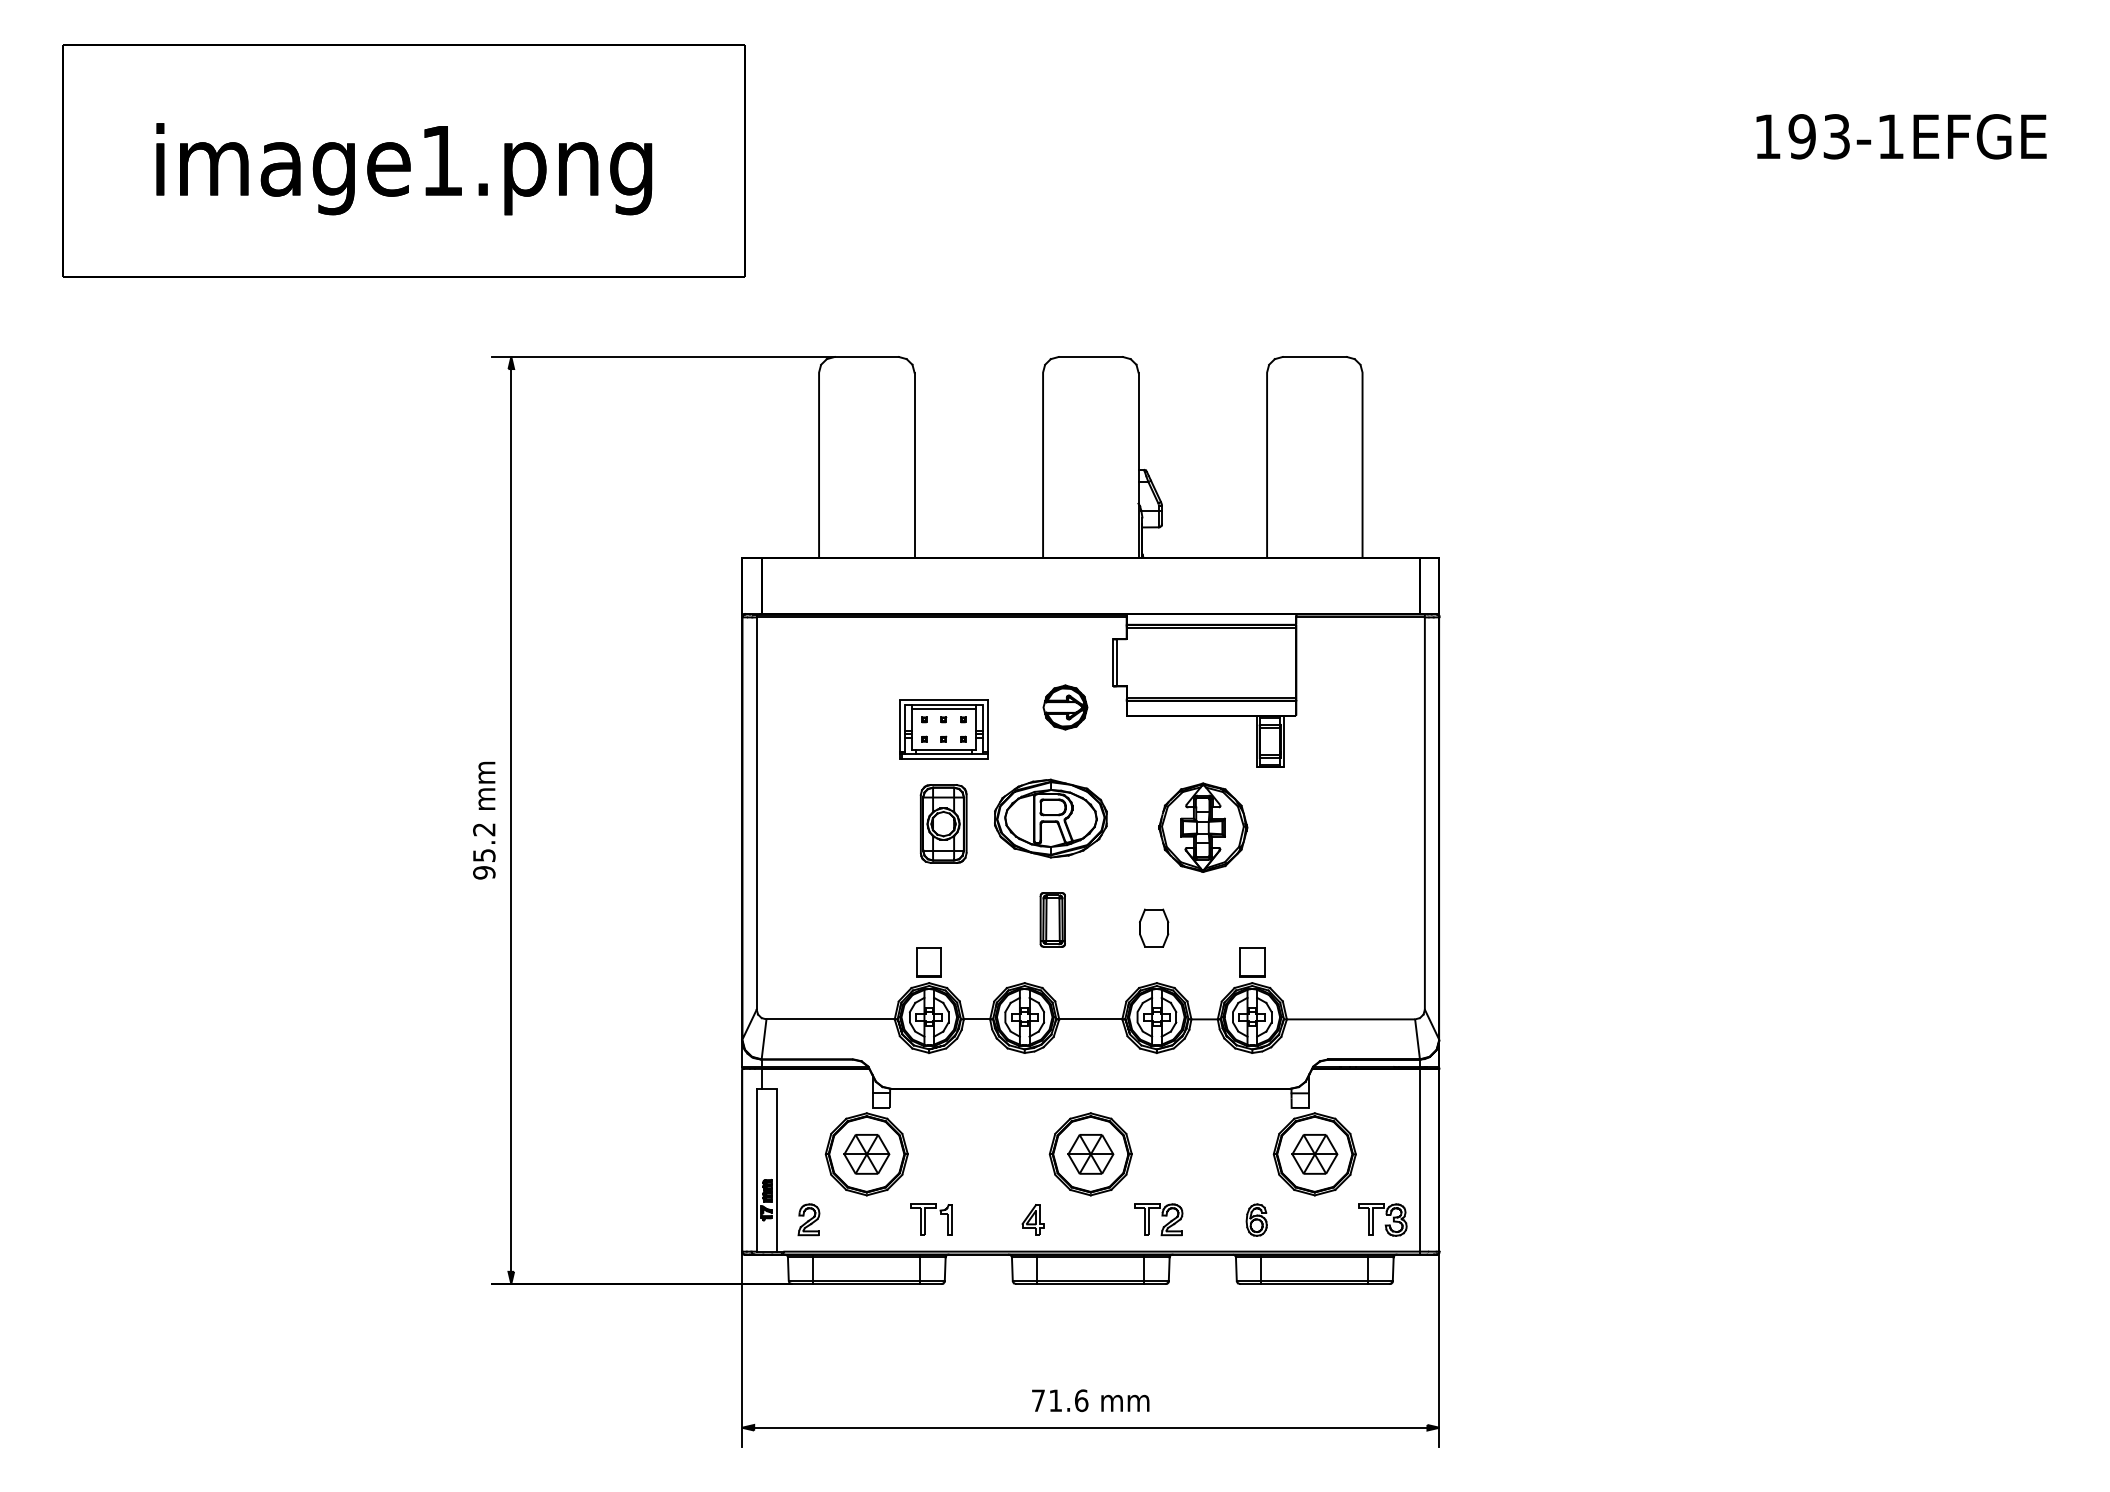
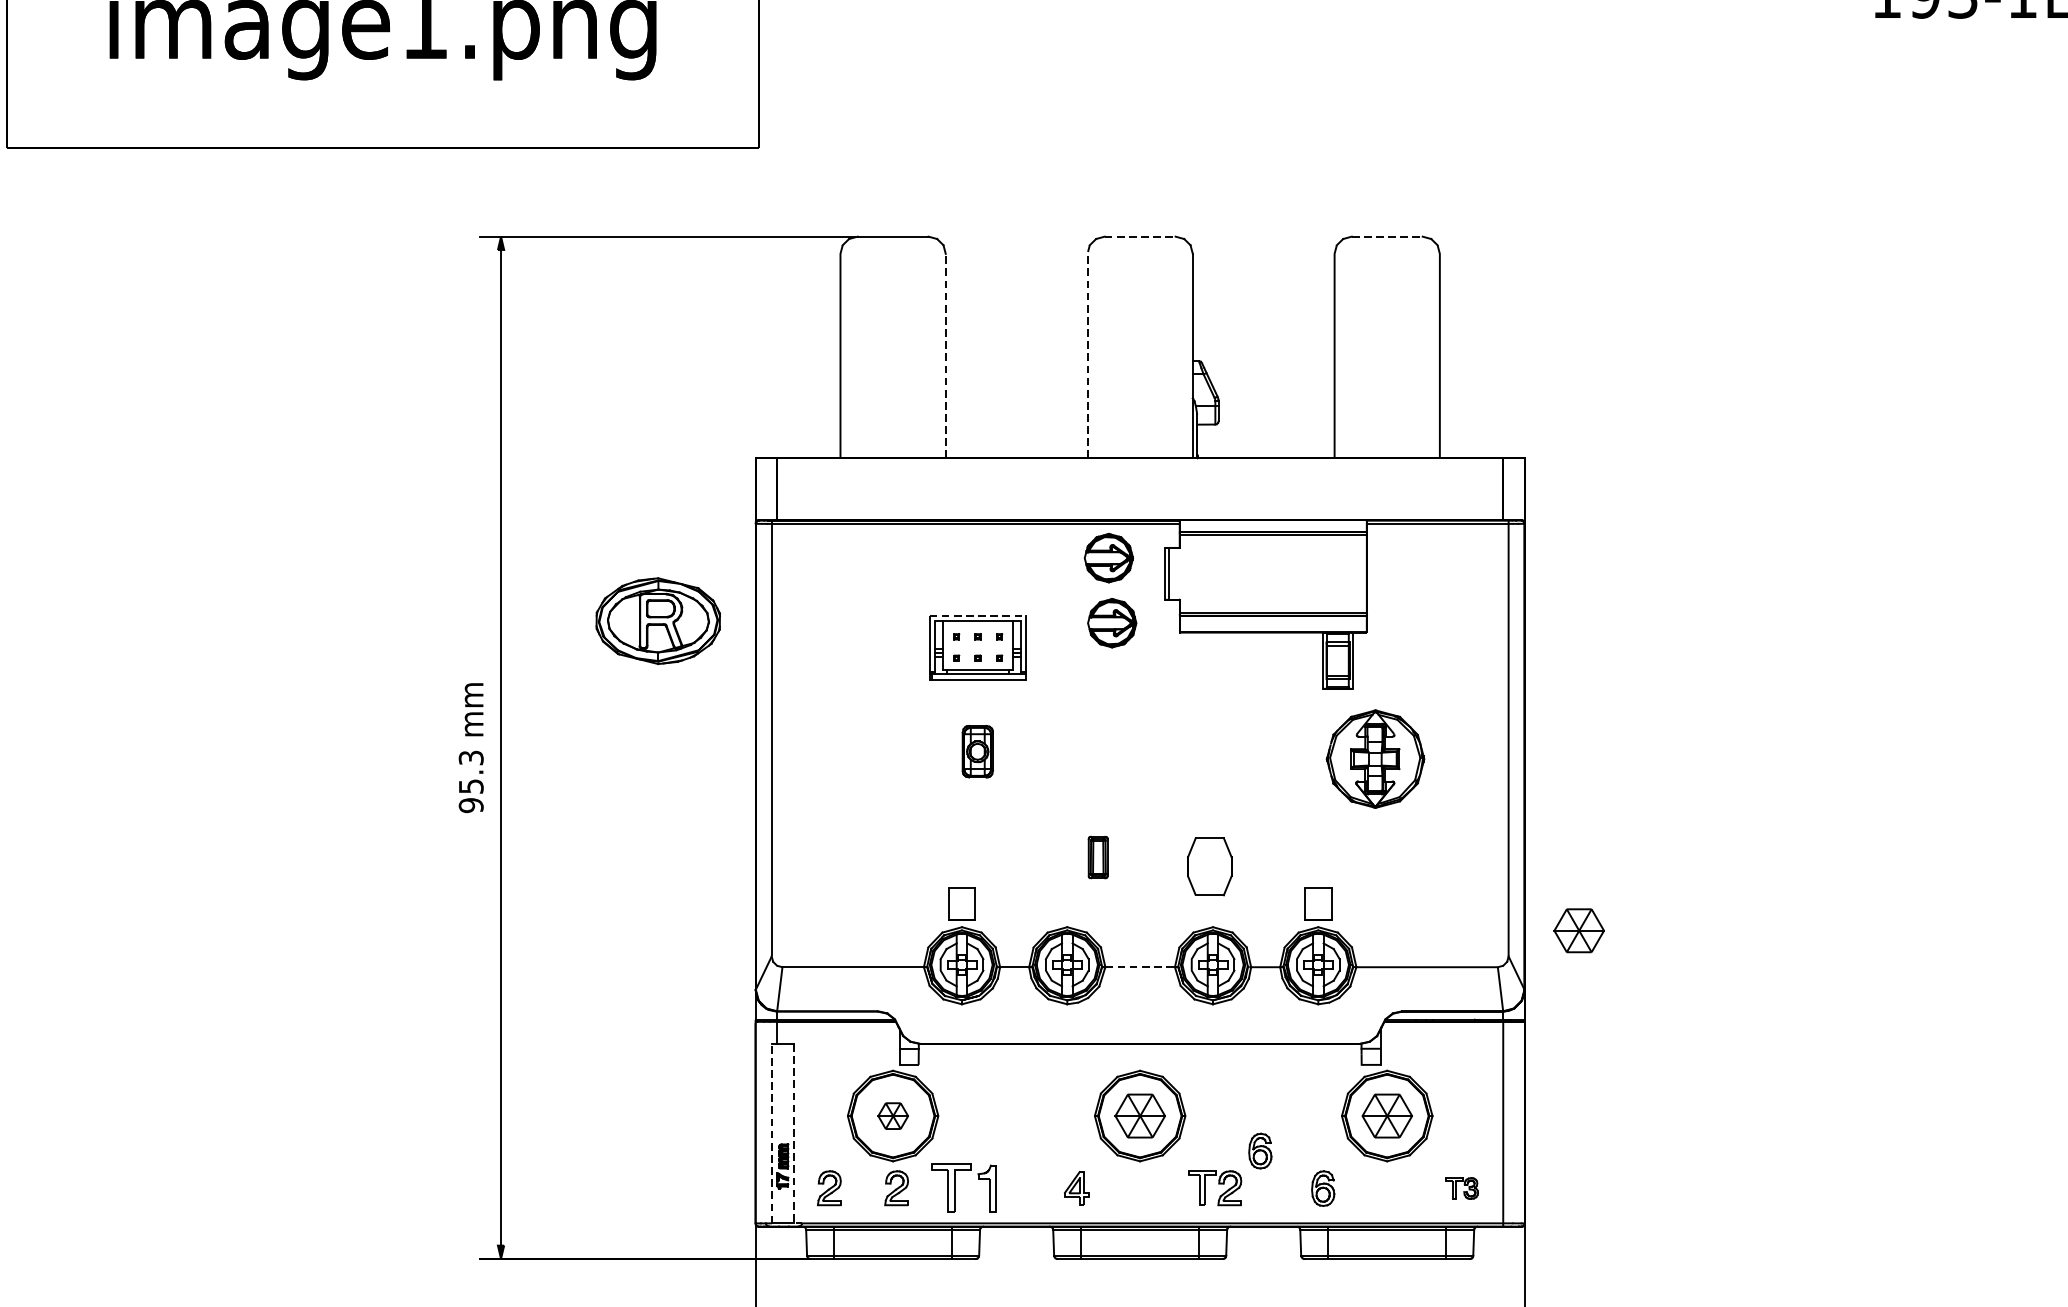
line: (1091, 357) -> (1140, 237), solid -> dashed
line: (1315, 357) -> (1387, 237), solid -> dashed
line: (1043, 460) -> (1087, 350), solid -> dashed
line: (914, 465) -> (945, 356), solid -> dashed
part: (1062, 648) -> (1108, 558), added
line: (943, 700) -> (977, 615), solid -> dashed
line: (943, 709) -> (977, 625), removed
part: (1050, 818) -> (657, 621), moved
part: (943, 823) -> (977, 751), size x0.6
part: (1203, 827) -> (1375, 758), moved
text: (484, 829) -> (471, 757), 95.2 -> 95.3
part: (1052, 919) -> (1097, 857), size x0.7
part: (1154, 927) -> (1210, 865), size x1.4
part: (1488, 986) -> (1578, 930), added
line: (1090, 1019) -> (1139, 967), solid -> dashed
part: (866, 1154) -> (892, 1116), size x0.6
line: (756, 1169) -> (771, 1132), solid -> dashed
line: (776, 1174) -> (793, 1138), solid -> dashed
part: (1199, 1185) -> (1260, 1150), added
part: (869, 1219) -> (896, 1187), added
part: (931, 1219) -> (964, 1187), size x1.4
part: (1382, 1219) -> (1461, 1187), size x0.6

